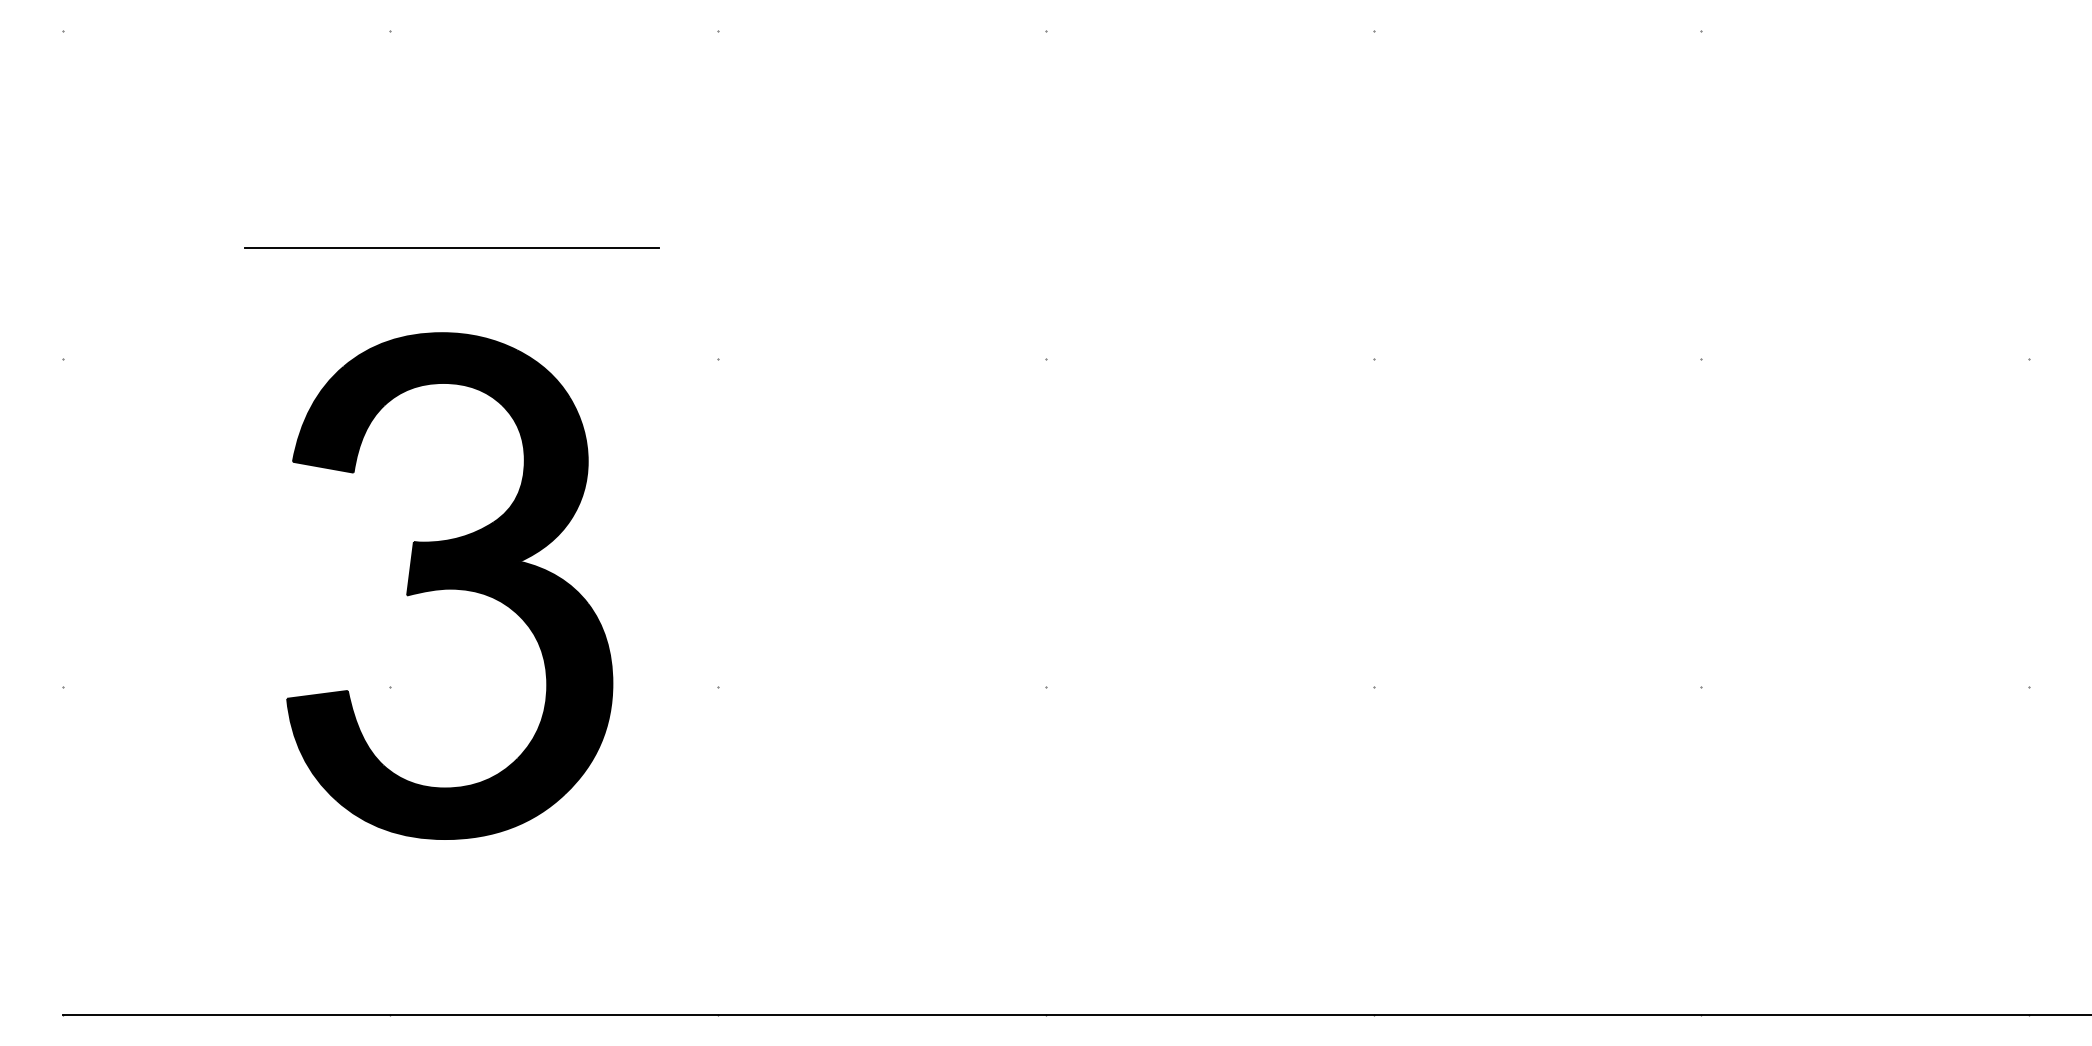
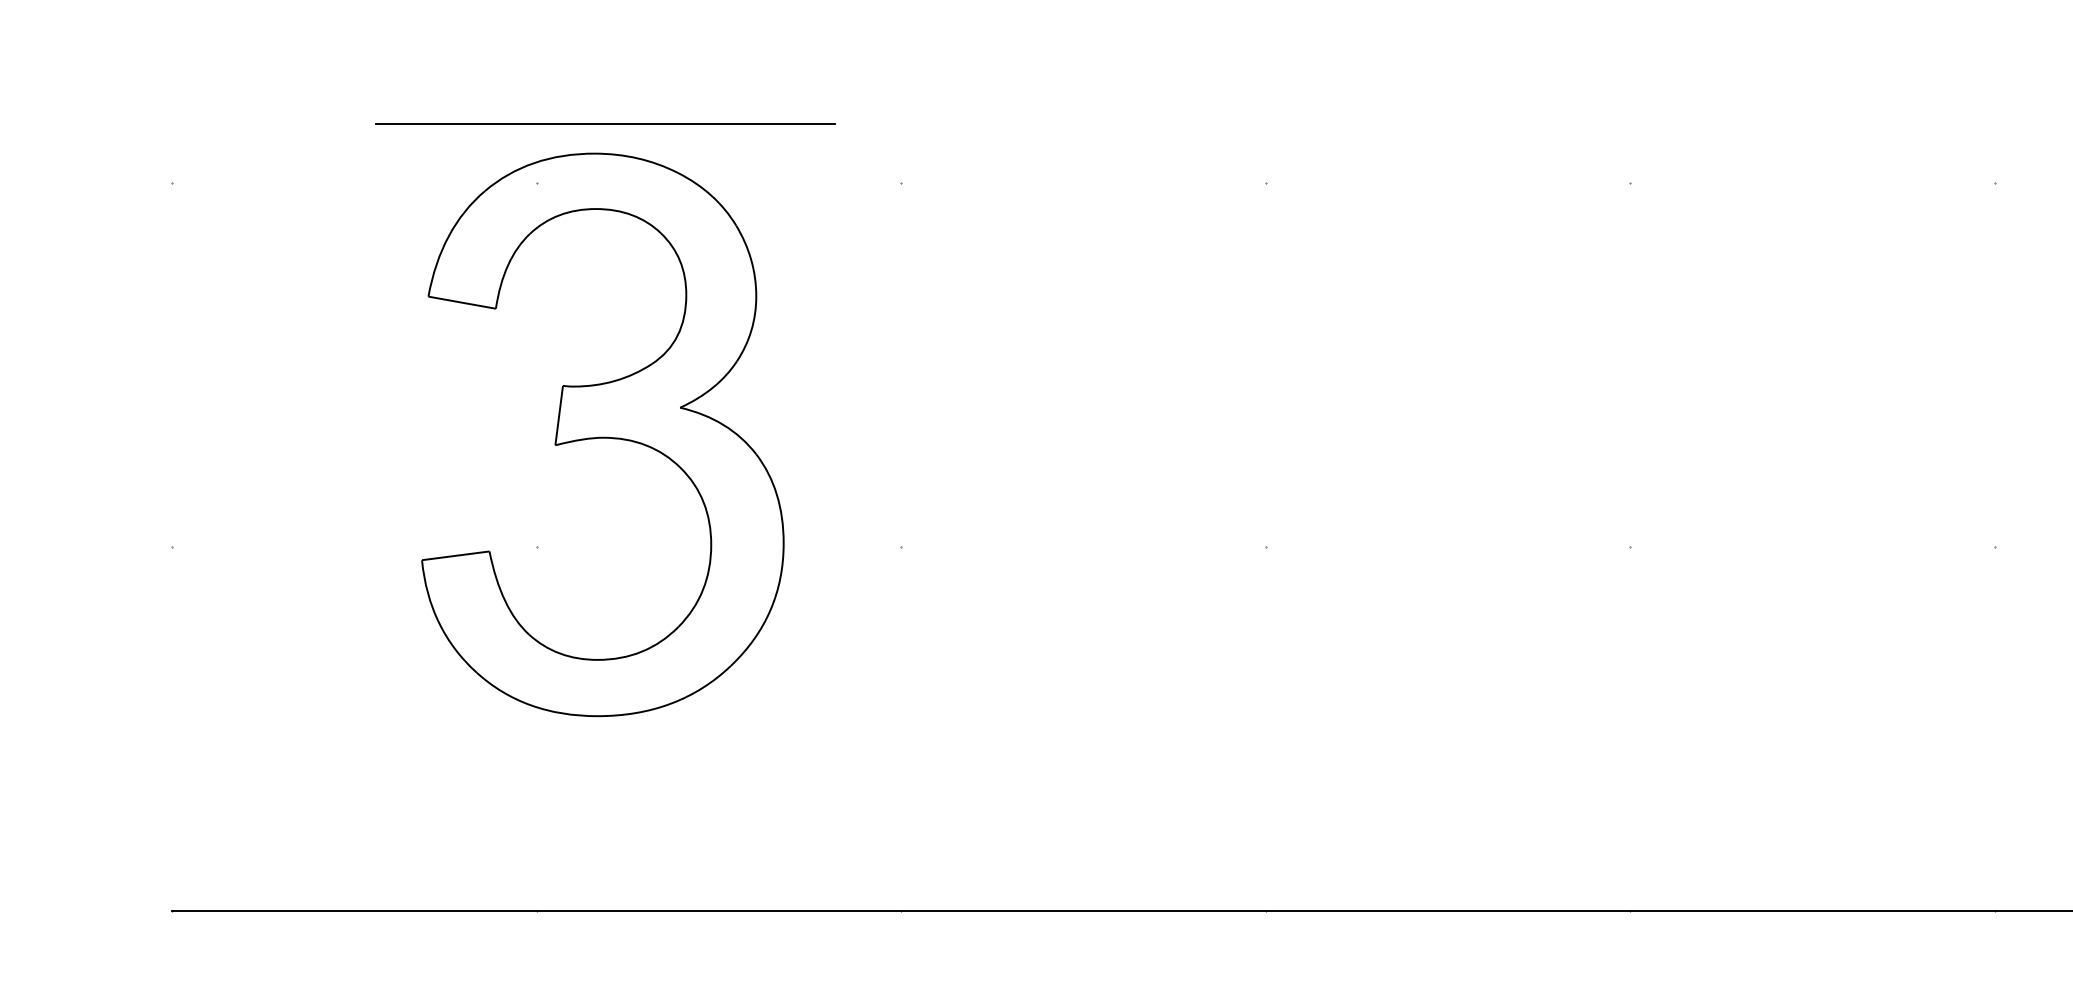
line: (451, 247) -> (604, 124), moved
fill: (449, 586) -> (602, 435), removed

